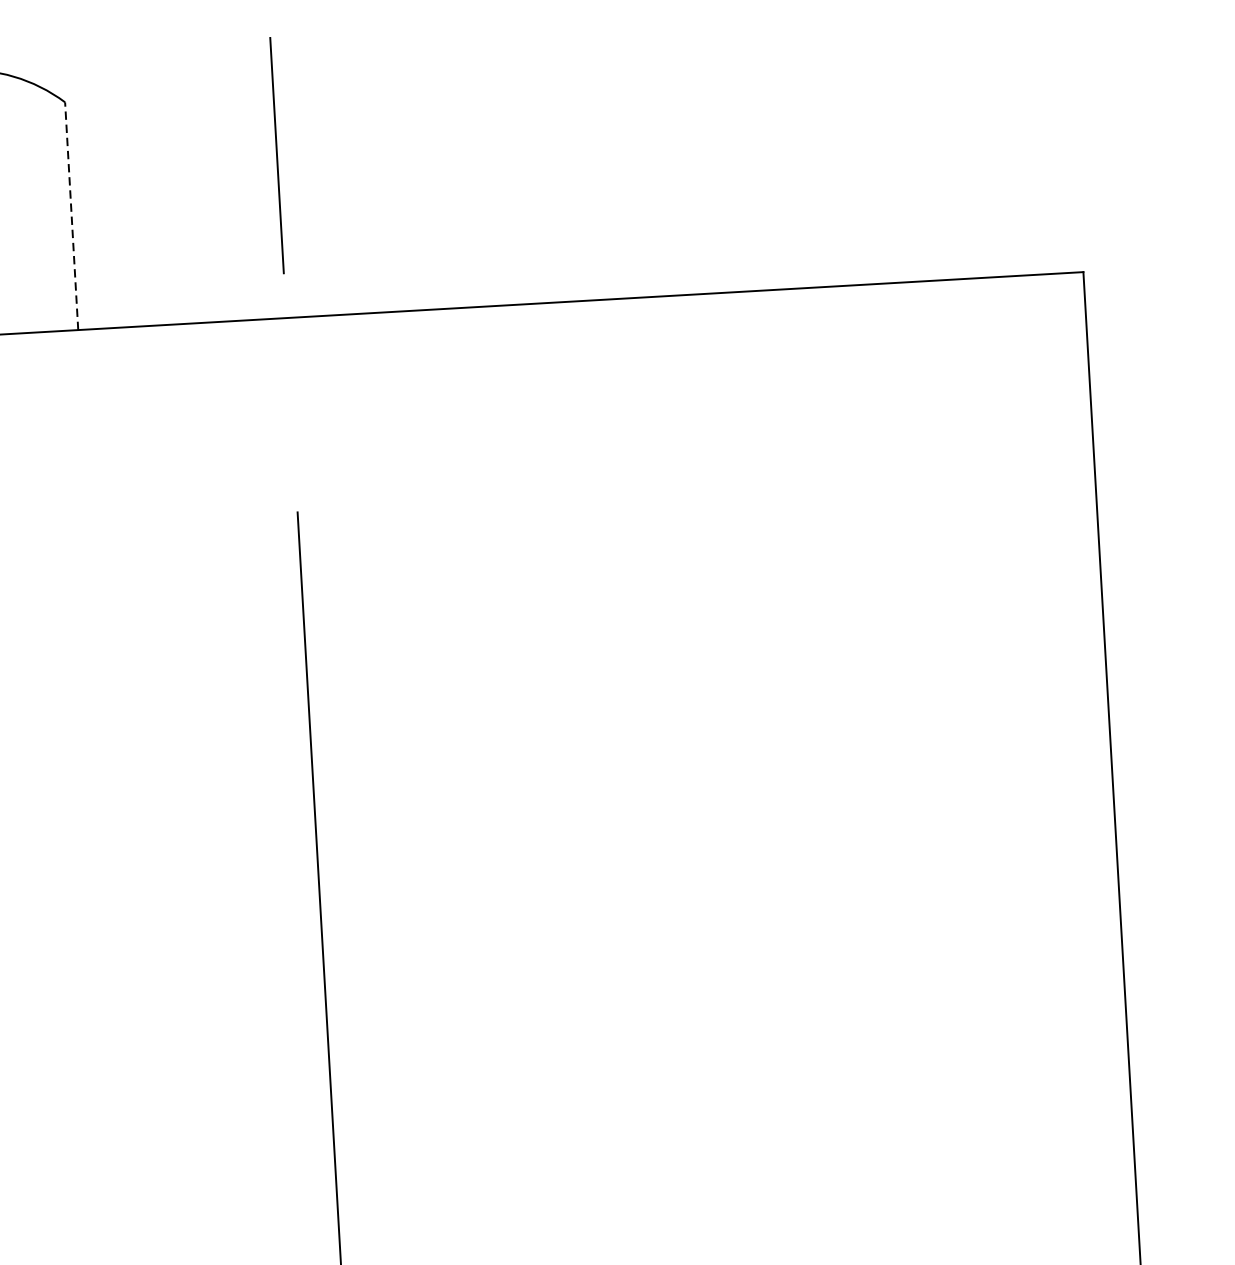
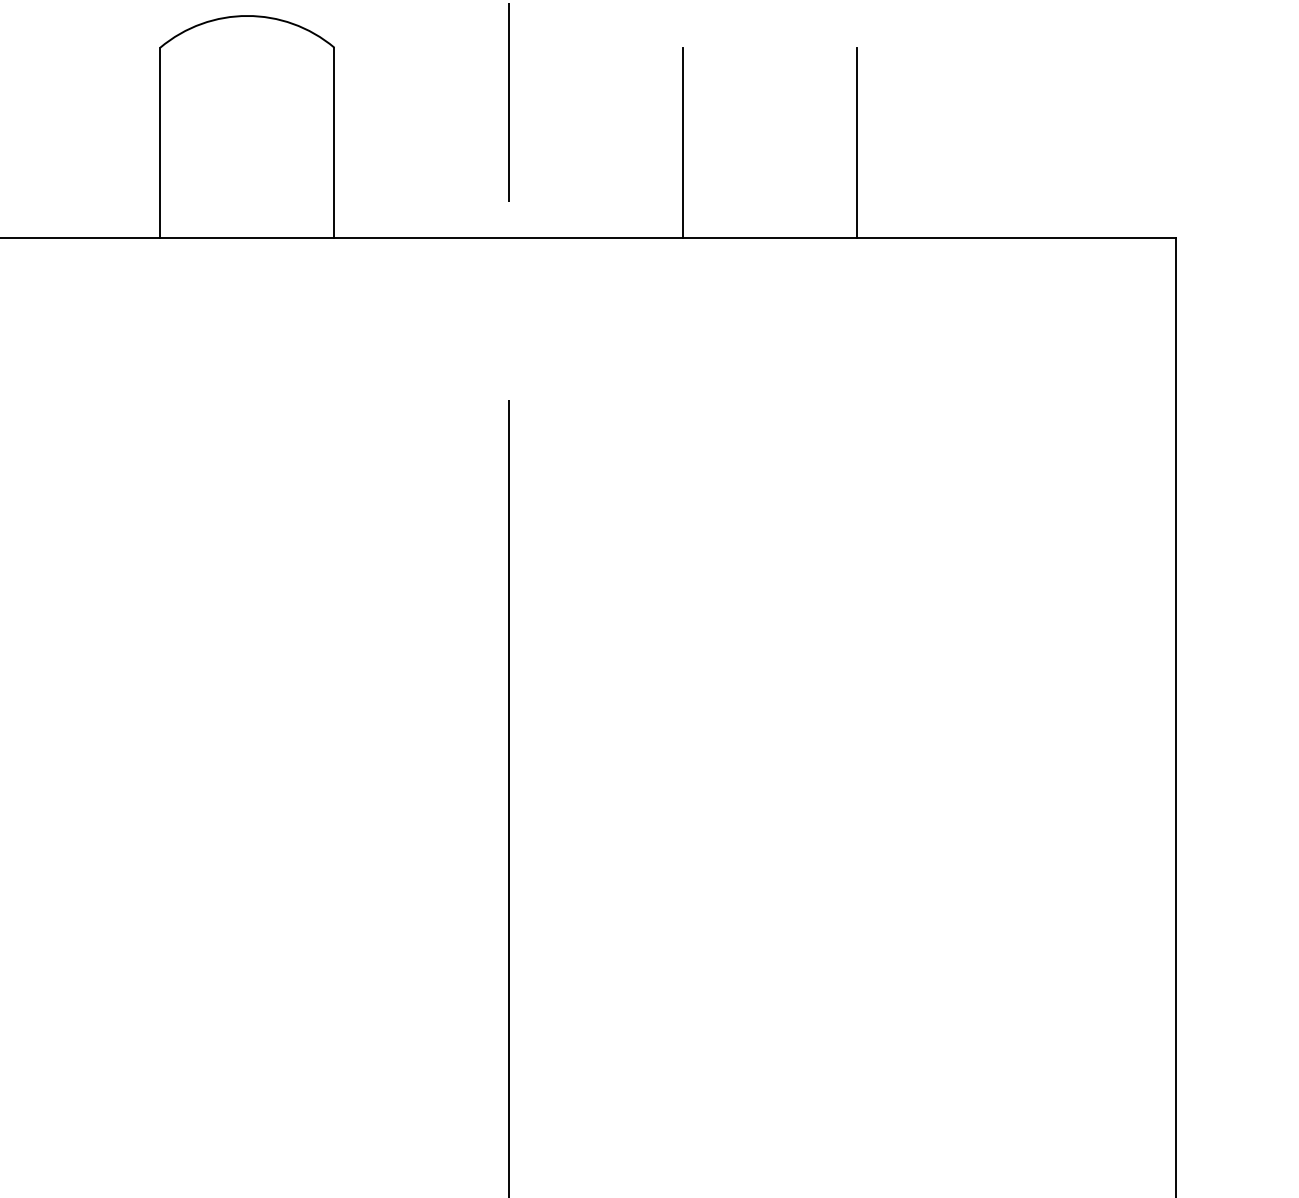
line: (696, 179) -> (857, 142), added
line: (488, 191) -> (683, 142), added
line: (71, 215) -> (334, 142), dashed -> solid

